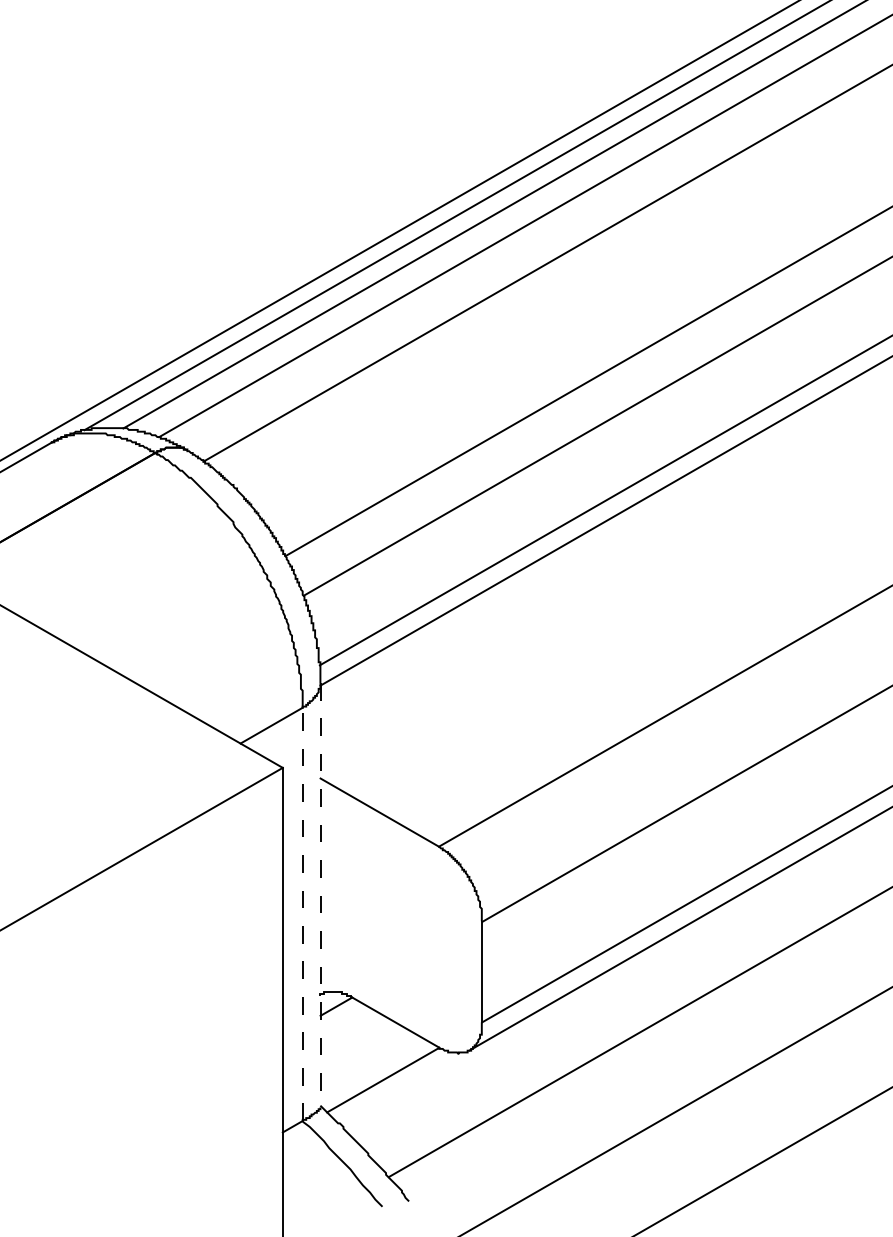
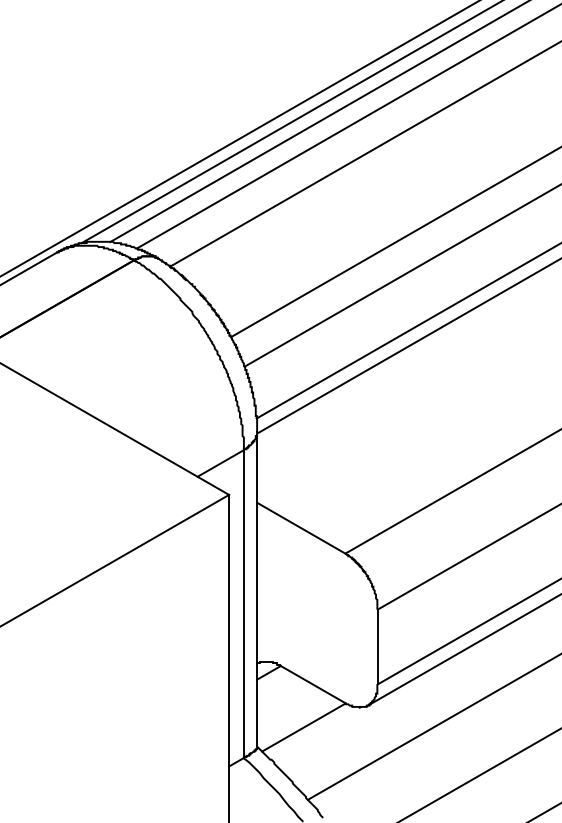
line: (320, 894) -> (257, 589), dashed -> solid
line: (302, 914) -> (243, 604), dashed -> solid

